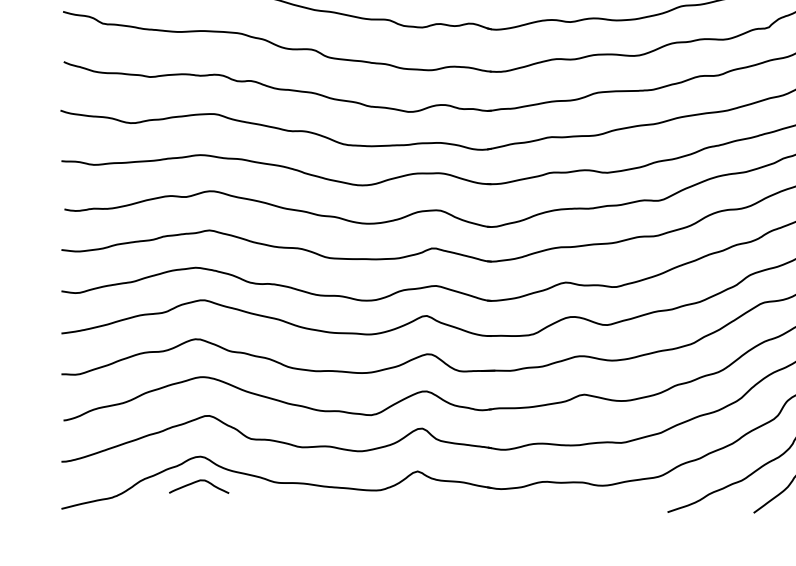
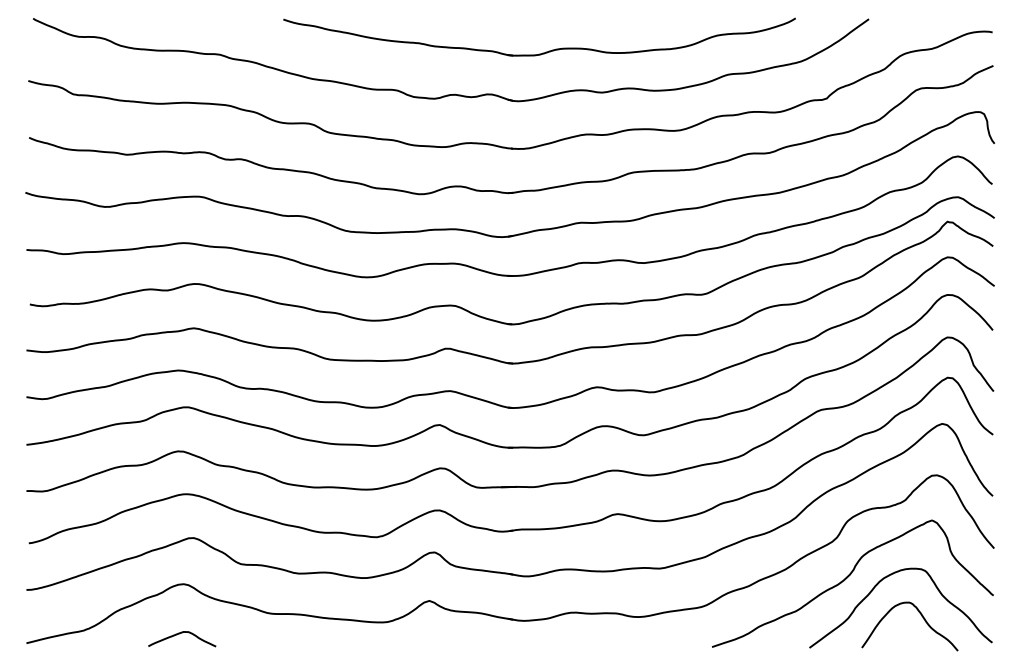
curve: (196, 482) -> (179, 634), moved

